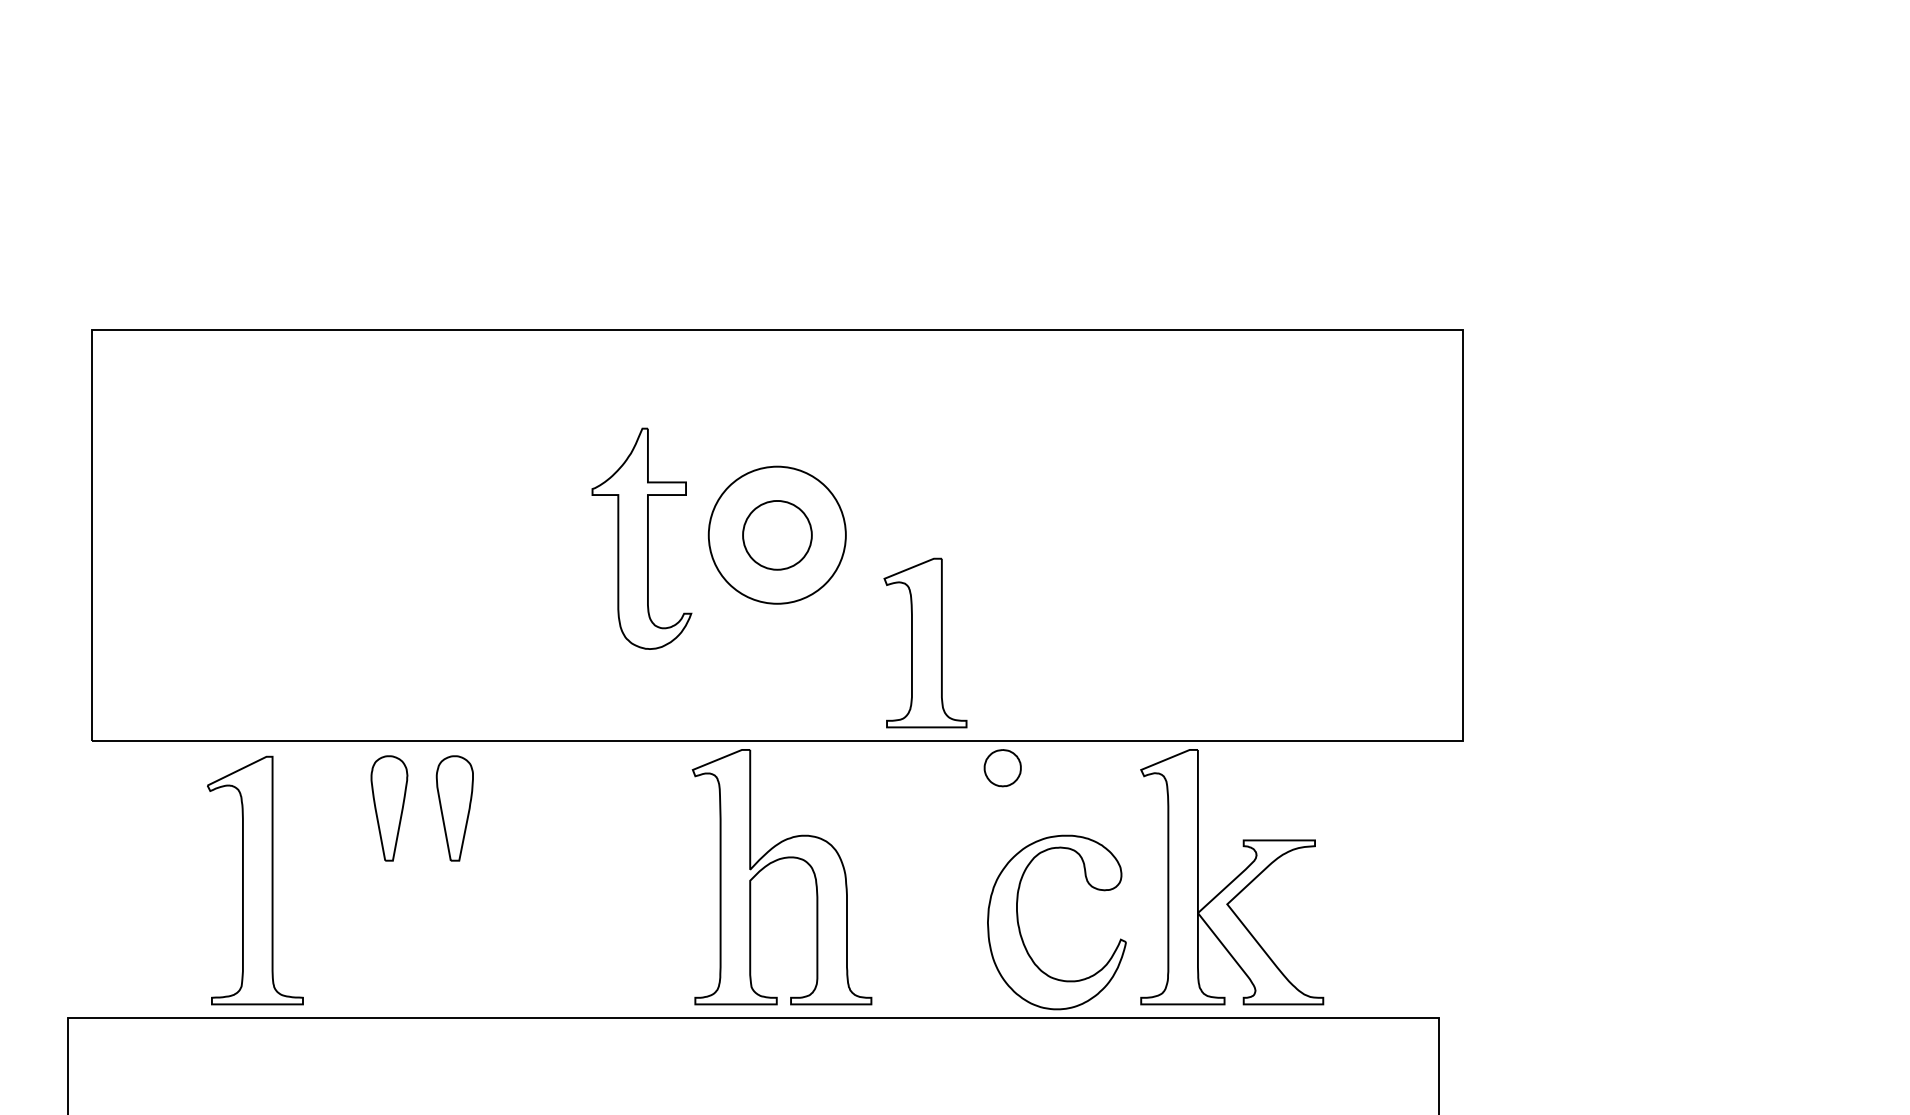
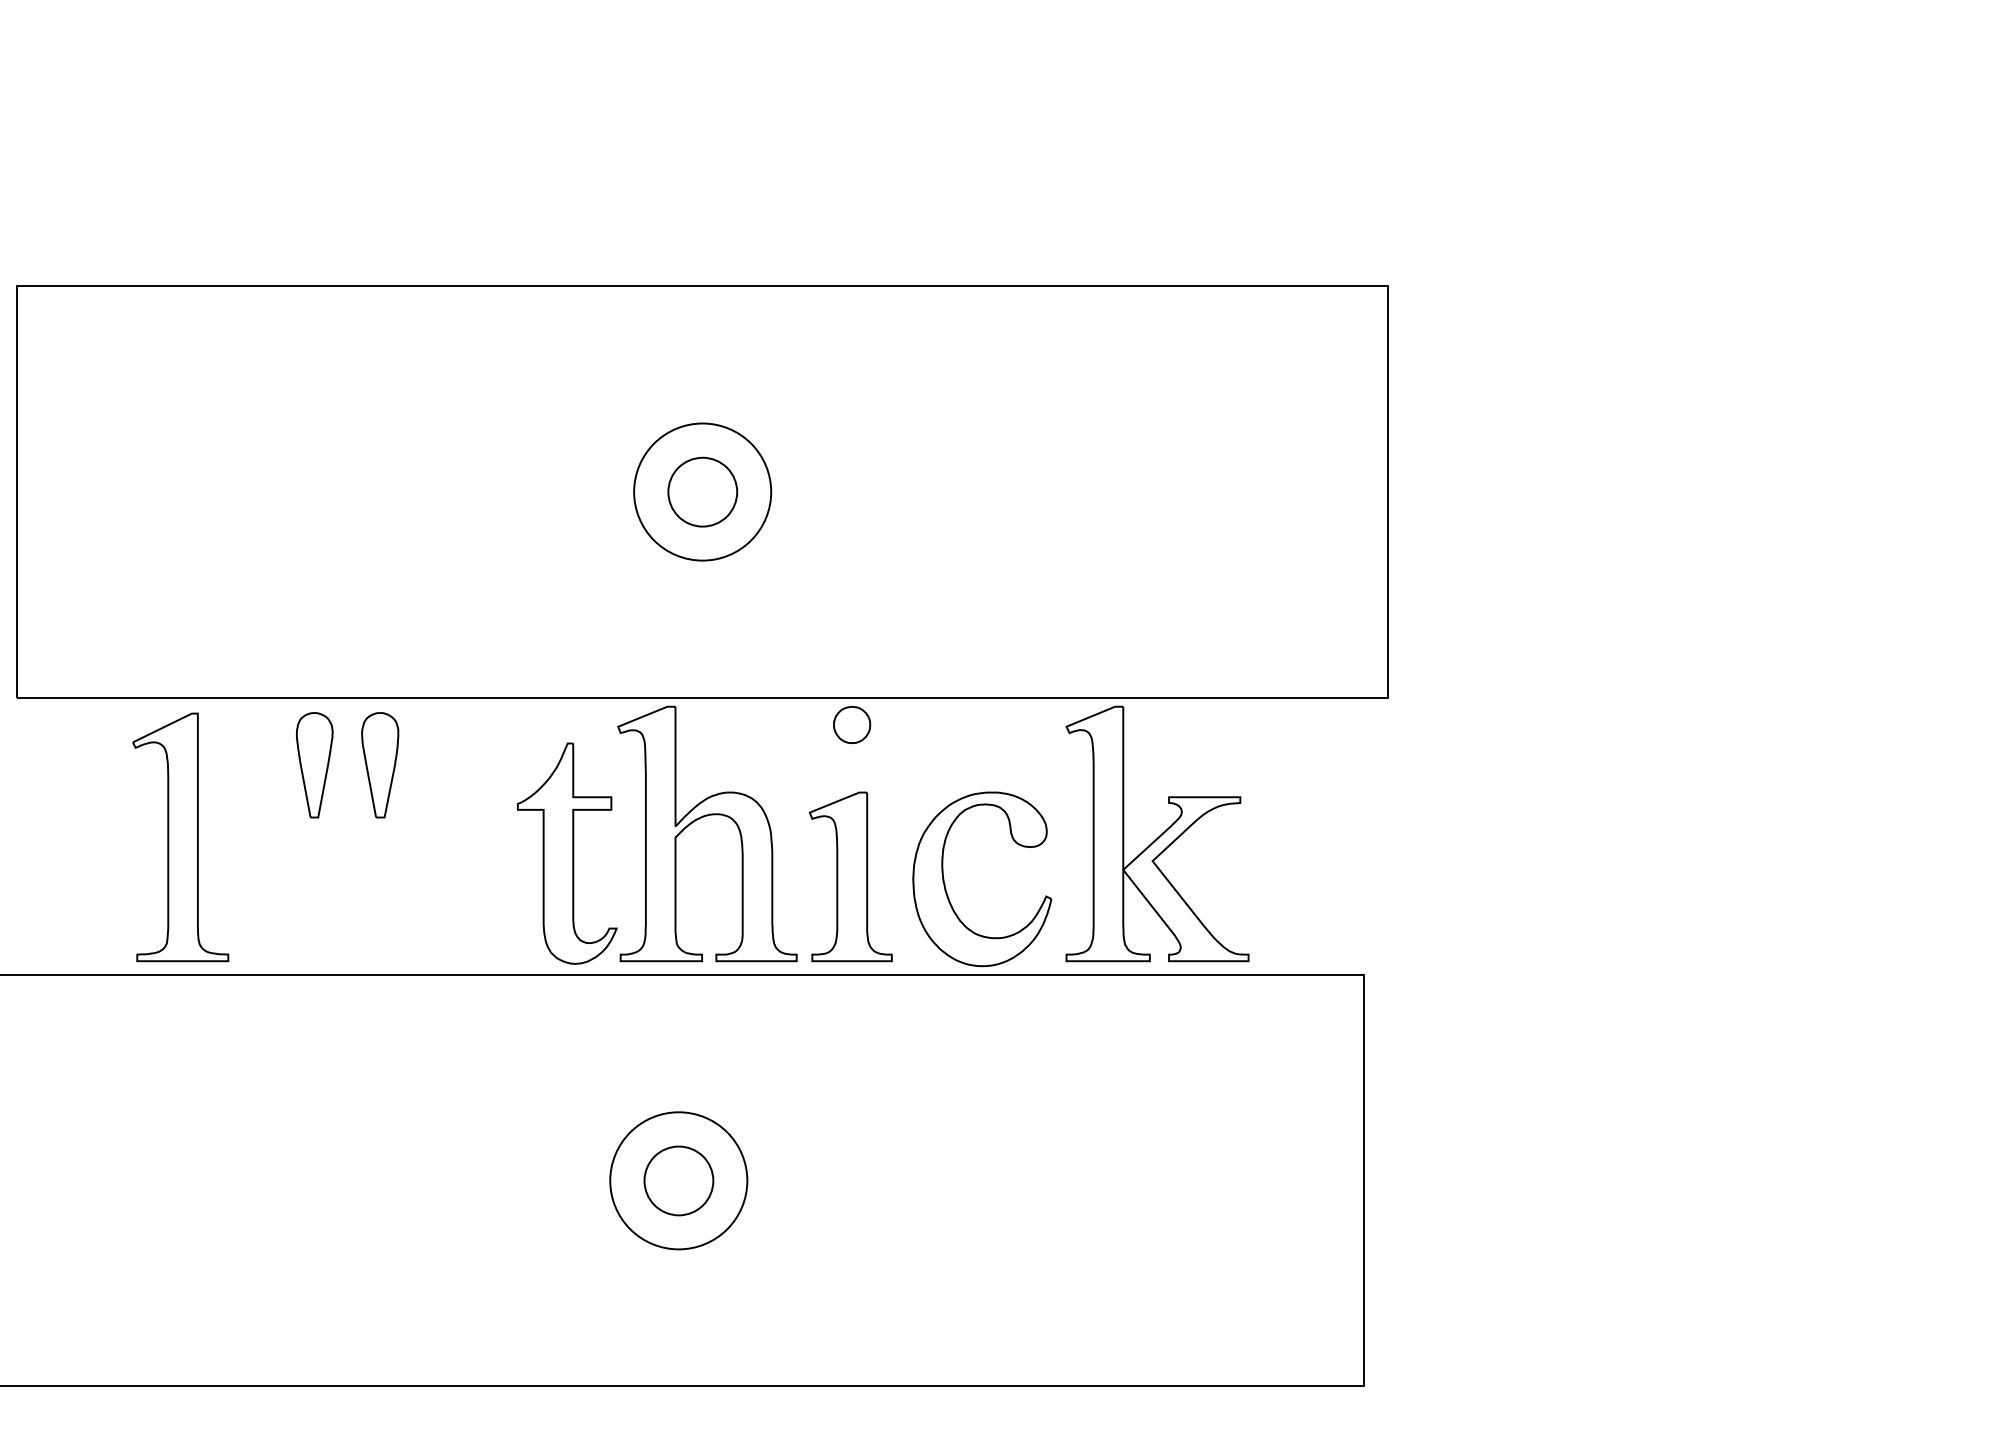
part: (642, 538) -> (567, 853), moved
part: (925, 642) -> (850, 876), moved
part: (1003, 768) -> (852, 725), moved

